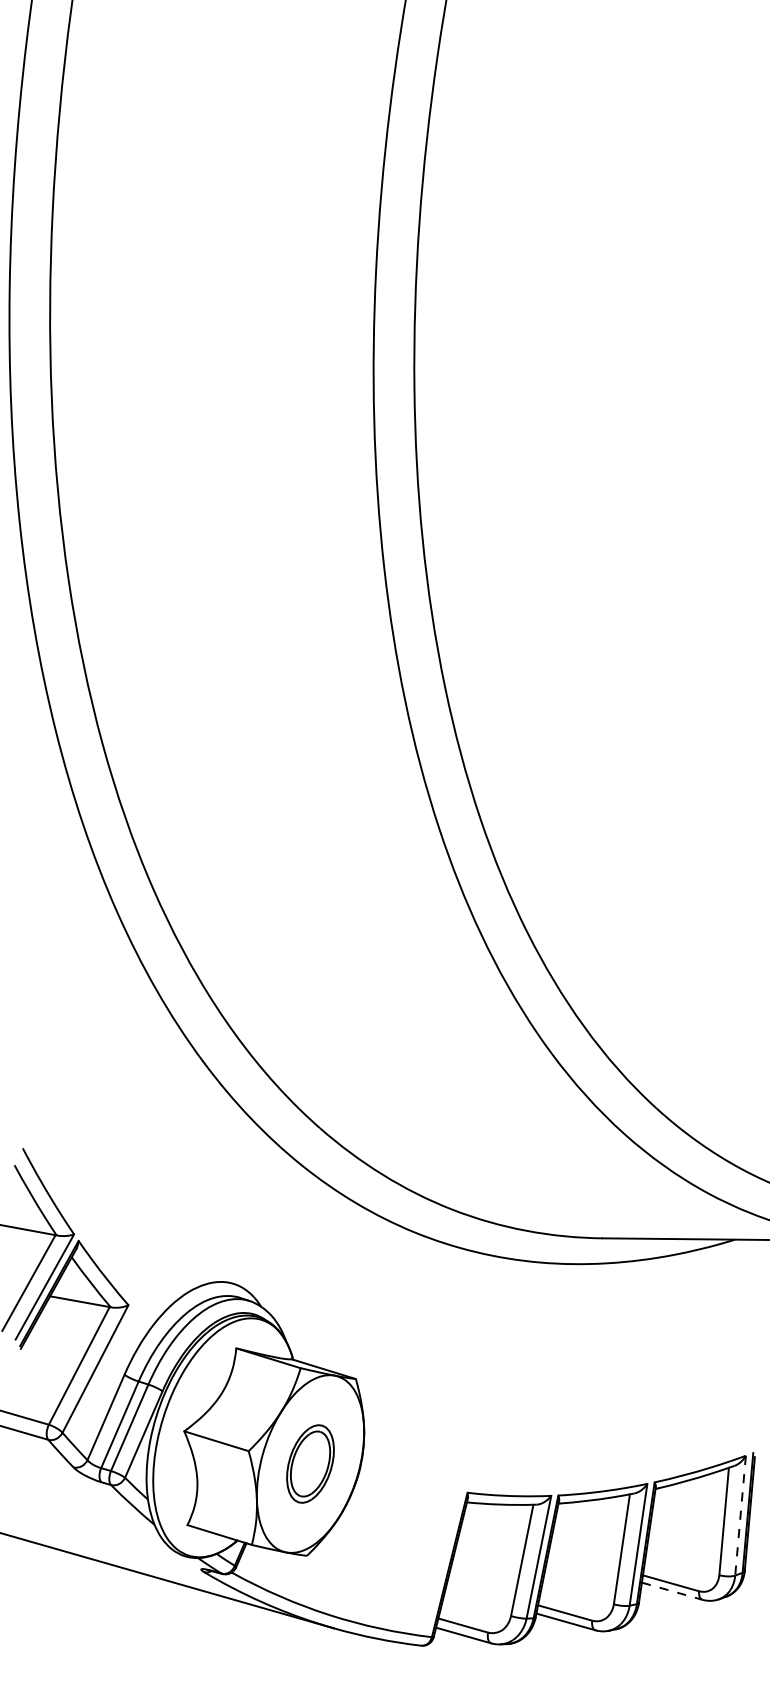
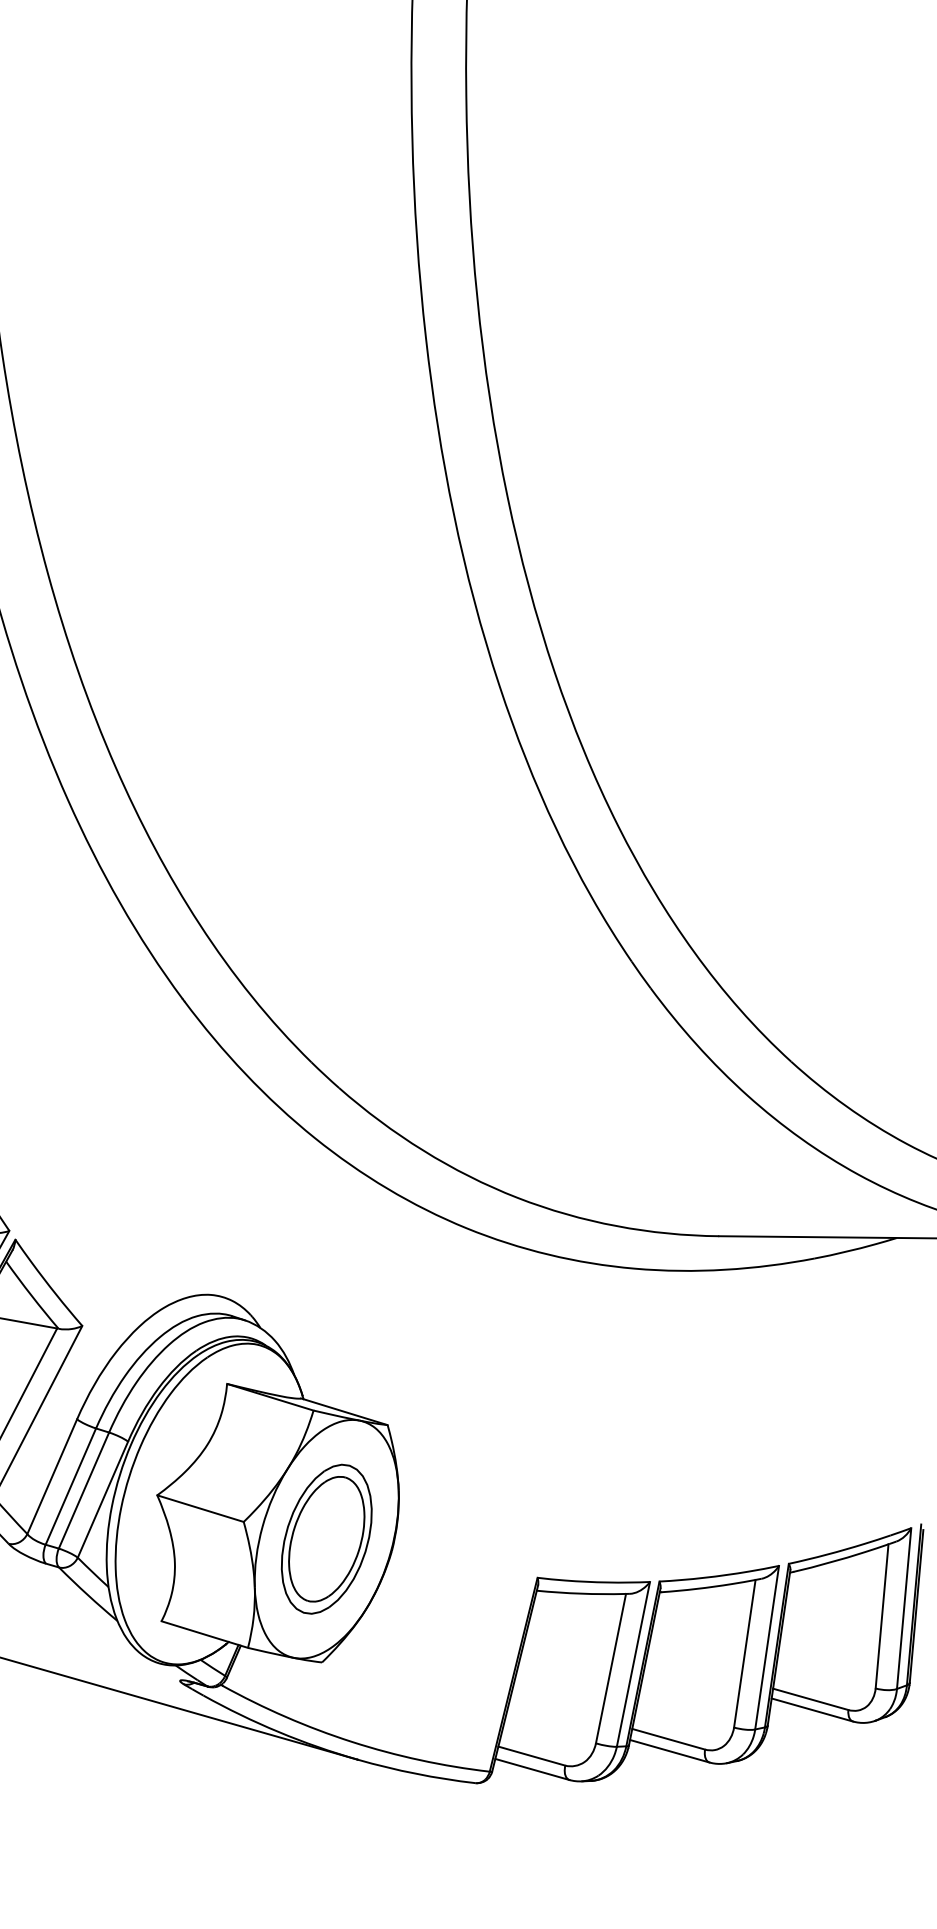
part: (310, 1463) -> (326, 1538), size x1.43
line: (740, 1516) -> (904, 1609), dashed -> solid
line: (672, 1591) -> (812, 1710), dashed -> solid

